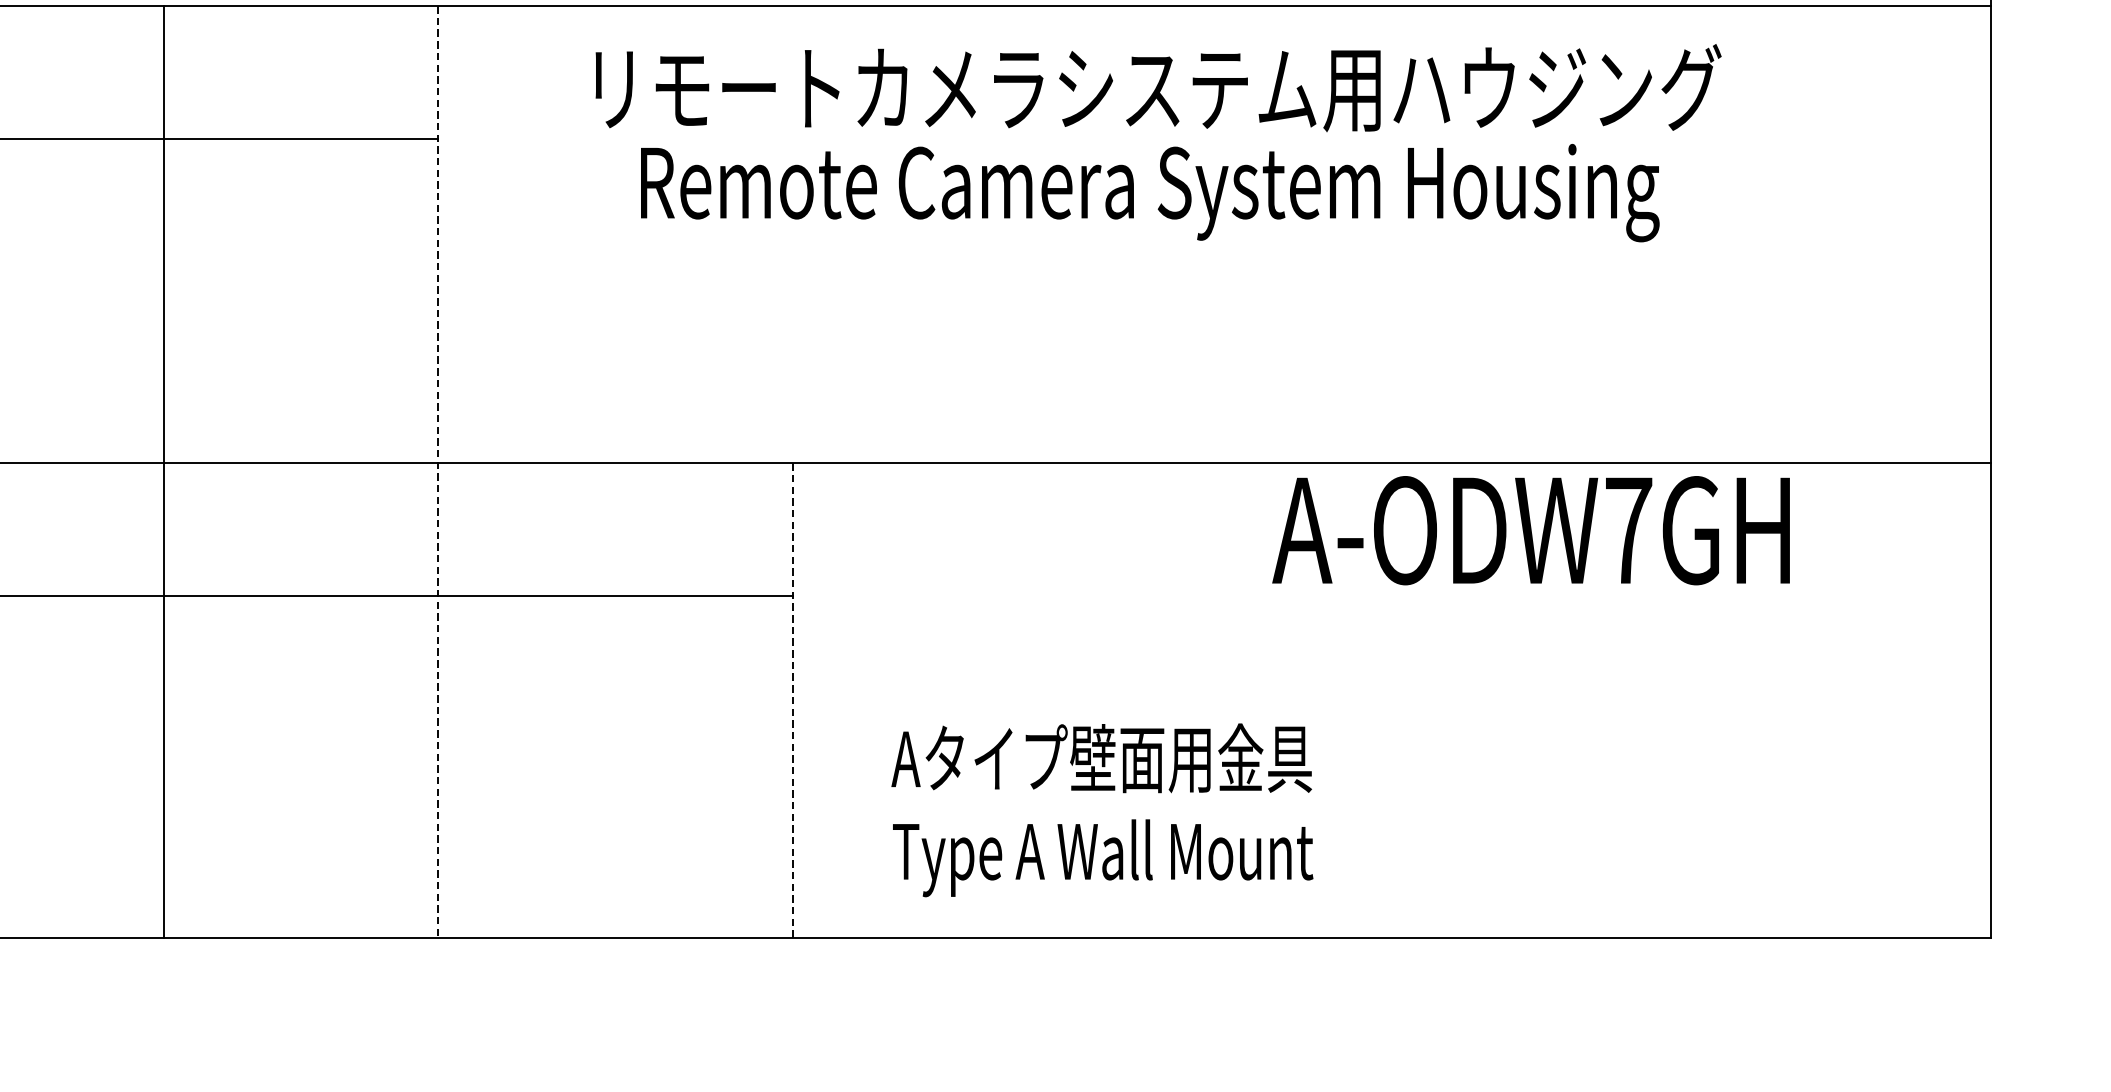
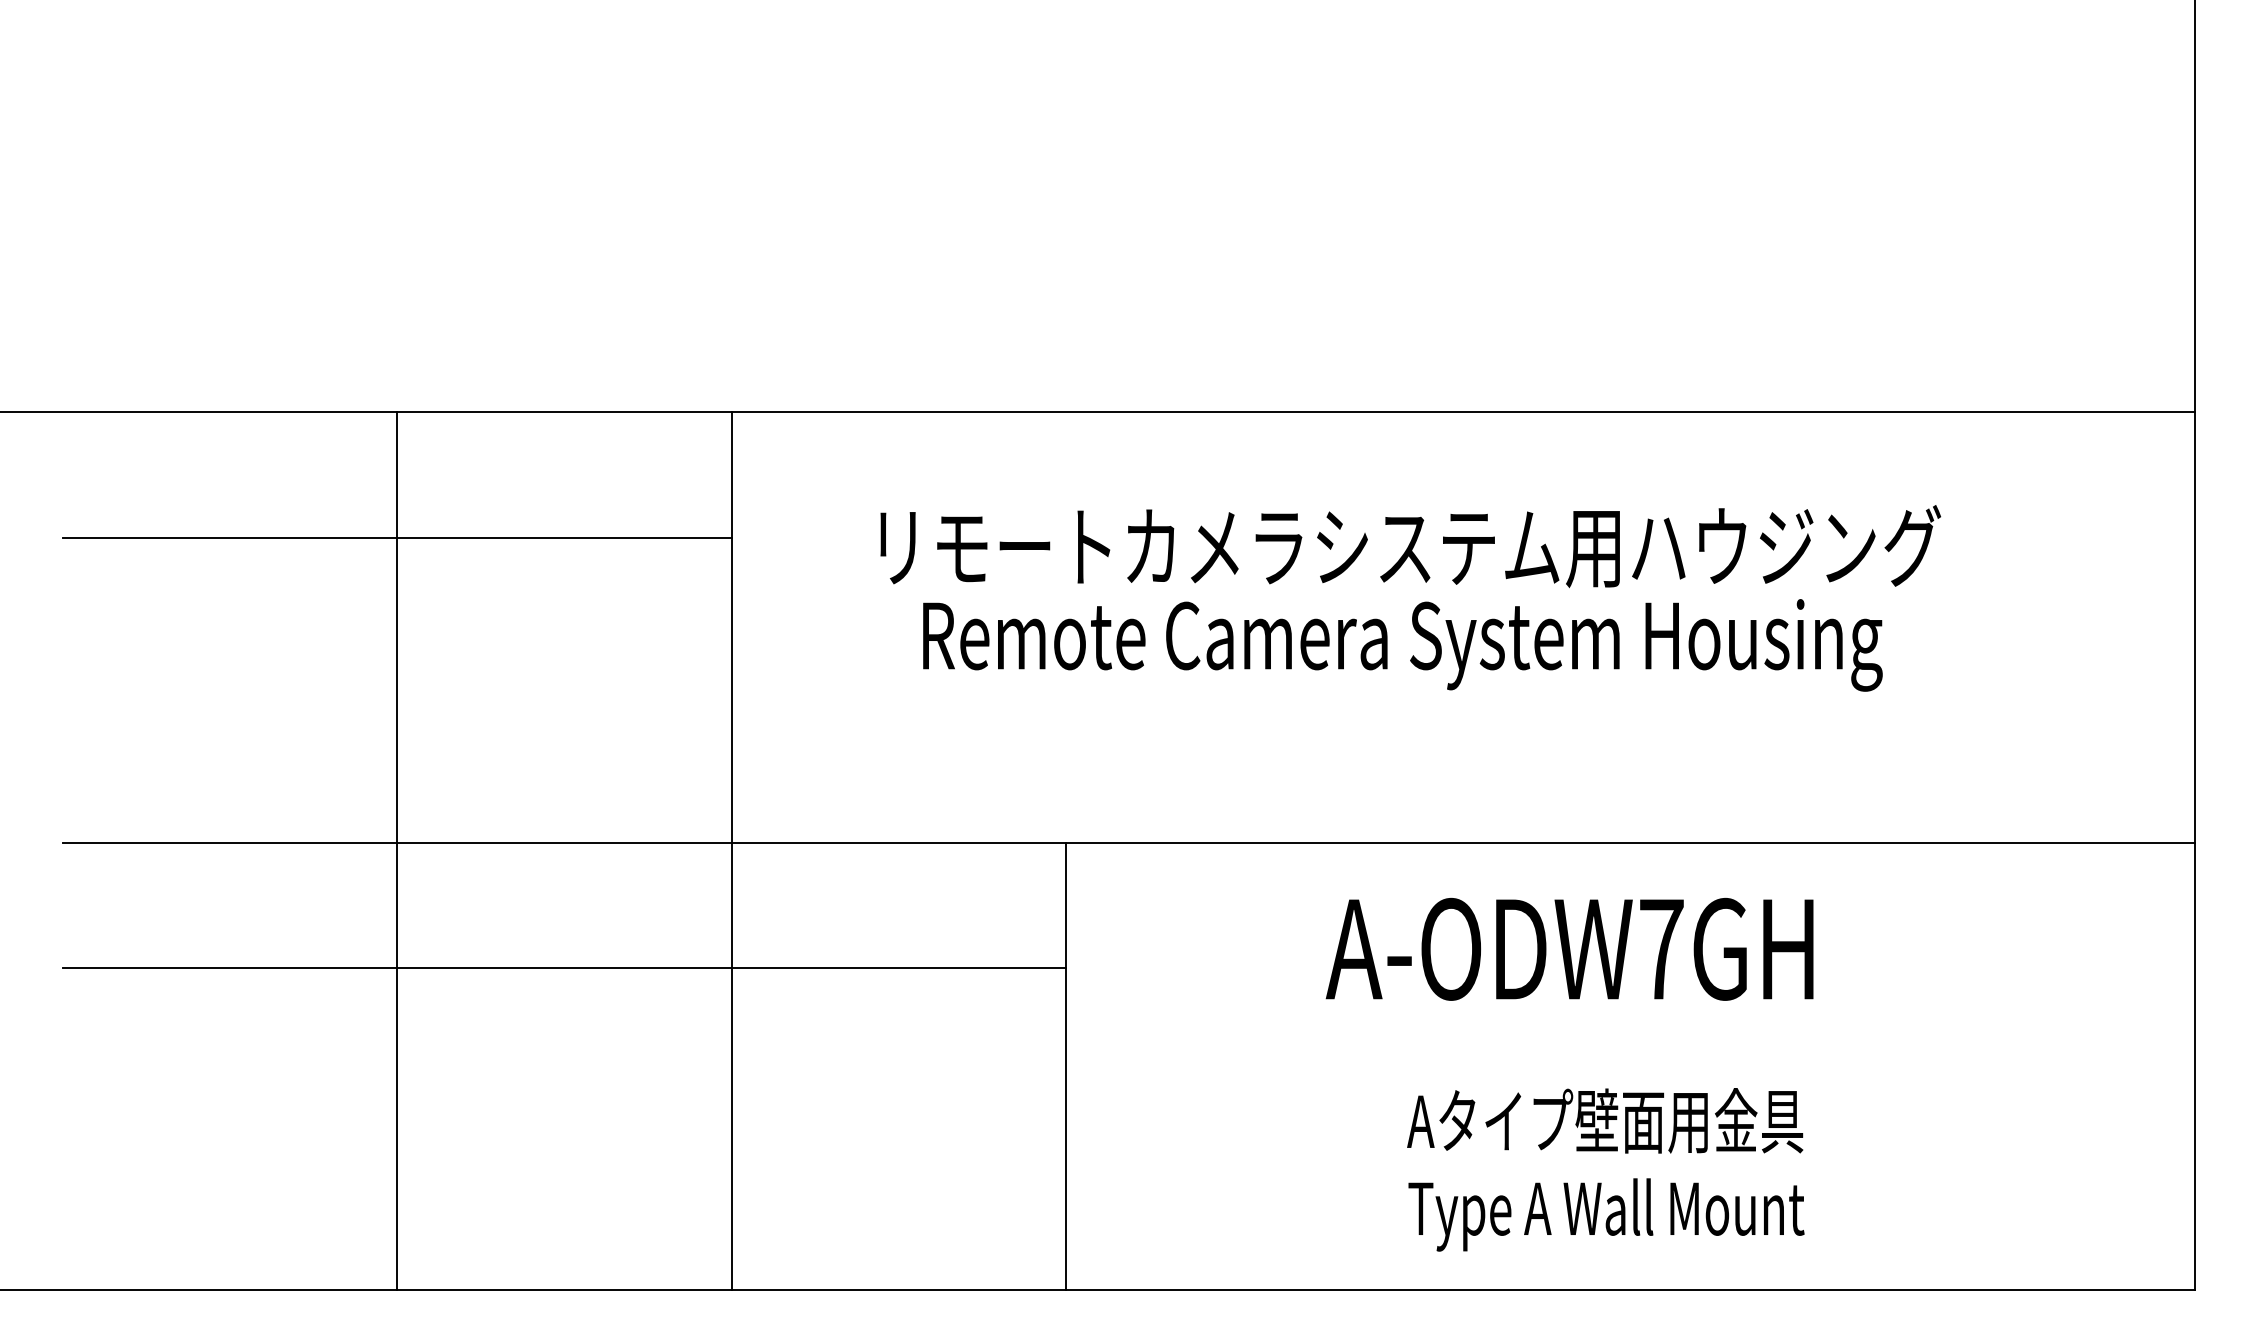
text: (1158, 143) -> (1410, 598), moved
line: (163, 472) -> (397, 851), moved
line: (437, 472) -> (731, 851), dashed -> solid
text: (1530, 530) -> (1569, 949), moved
line: (793, 700) -> (1066, 1066), dashed -> solid
text: (1102, 809) -> (1605, 1169), moved

